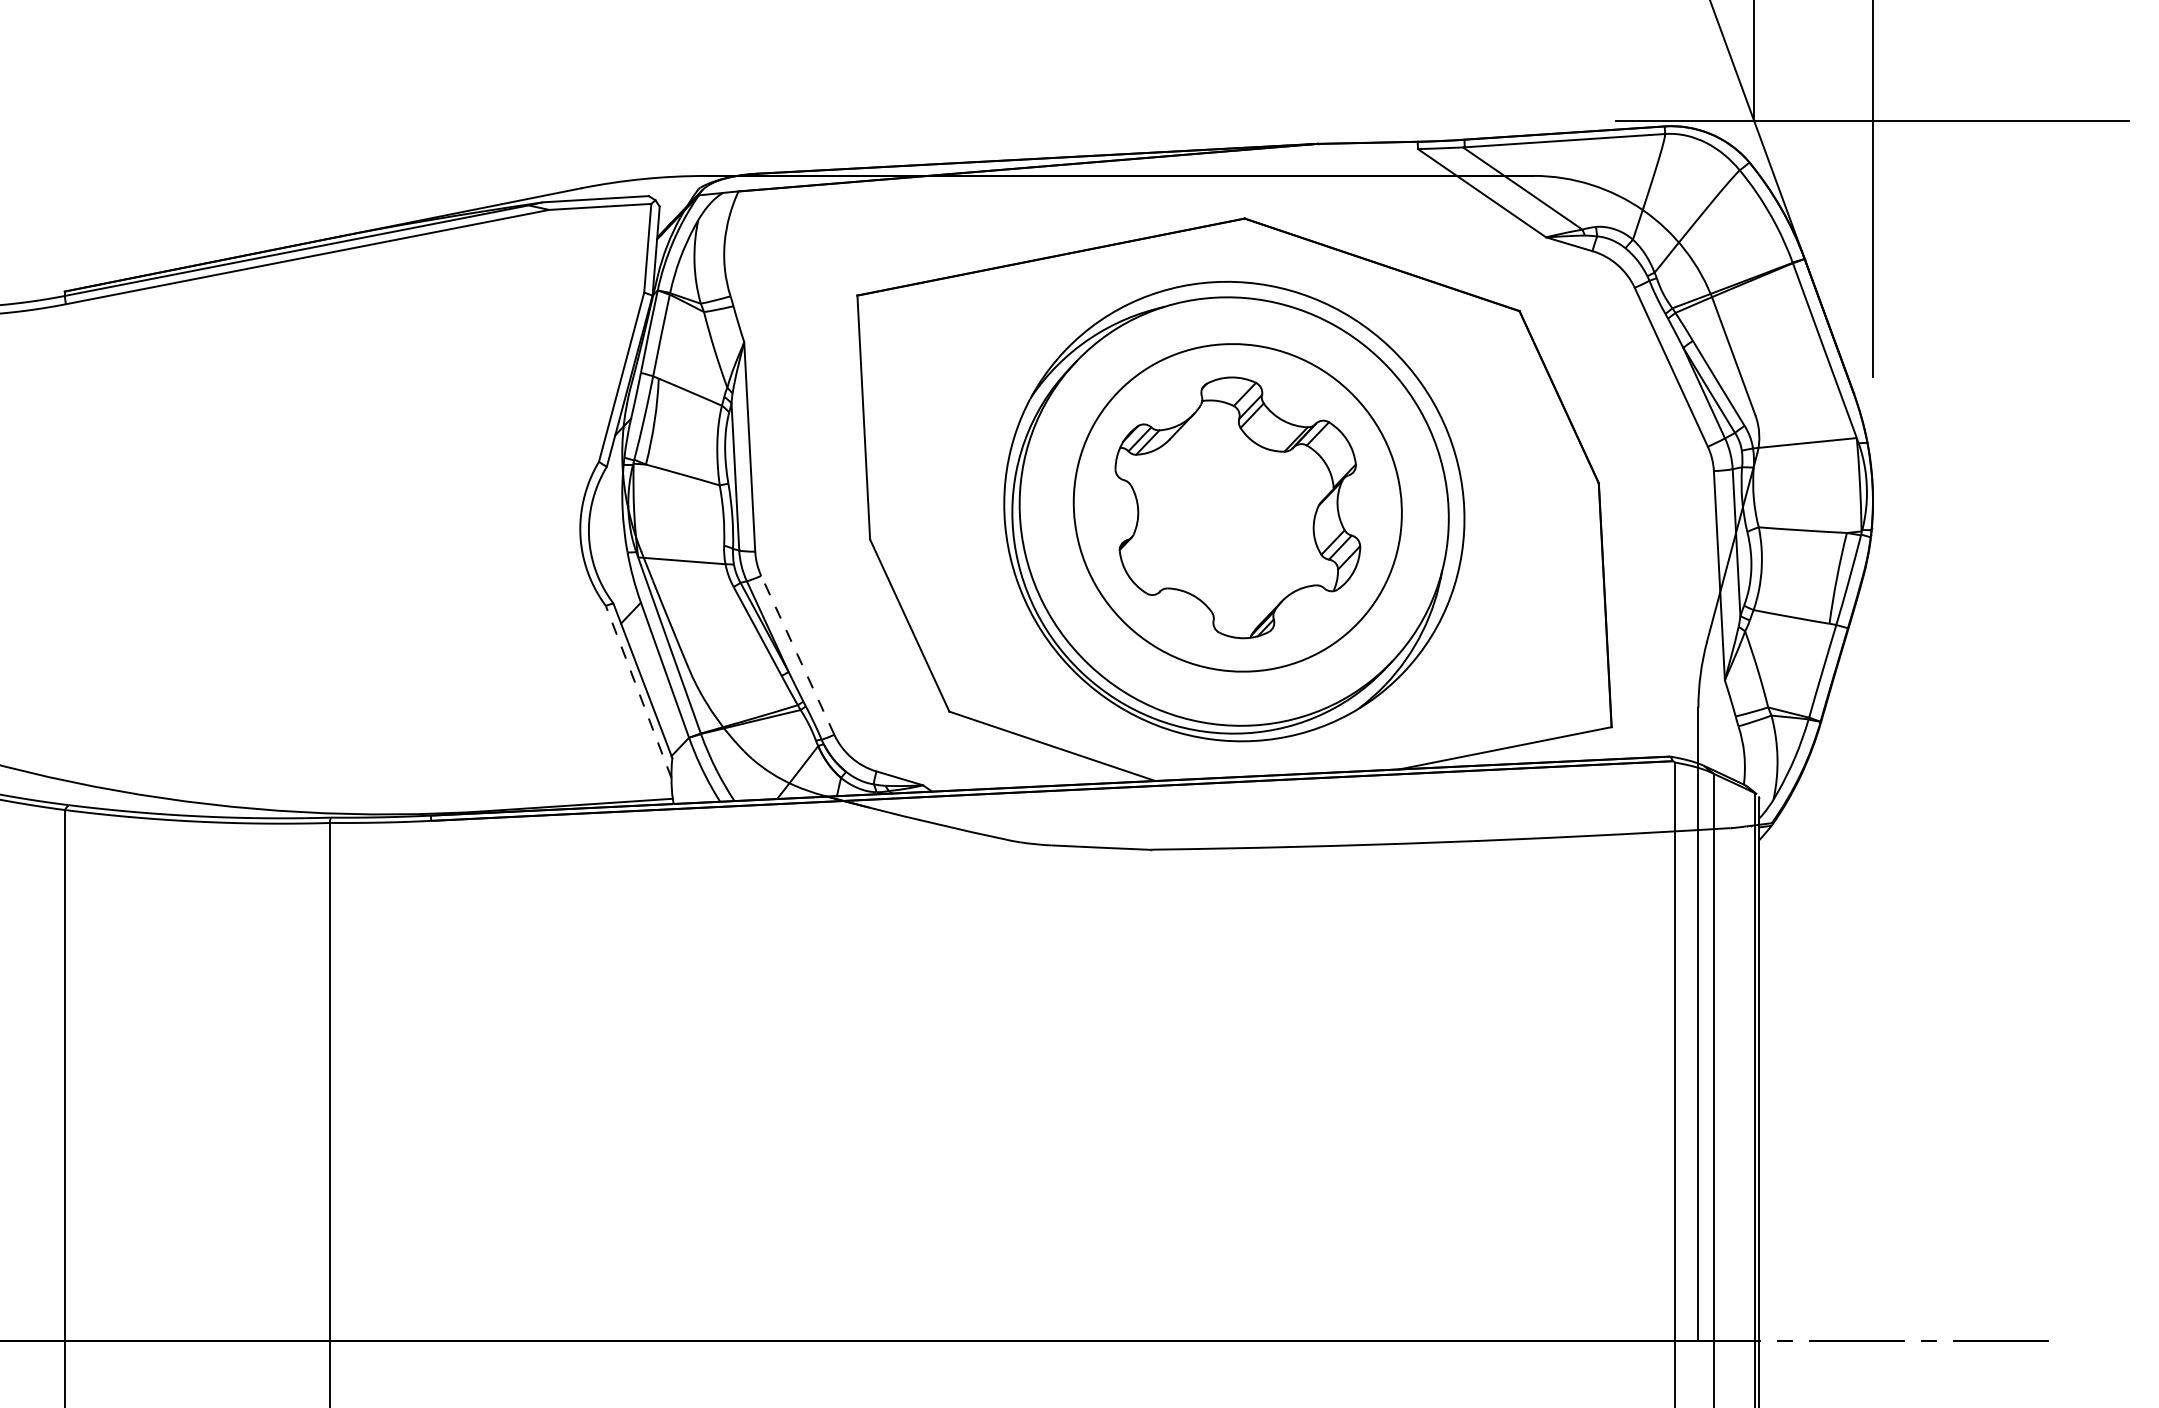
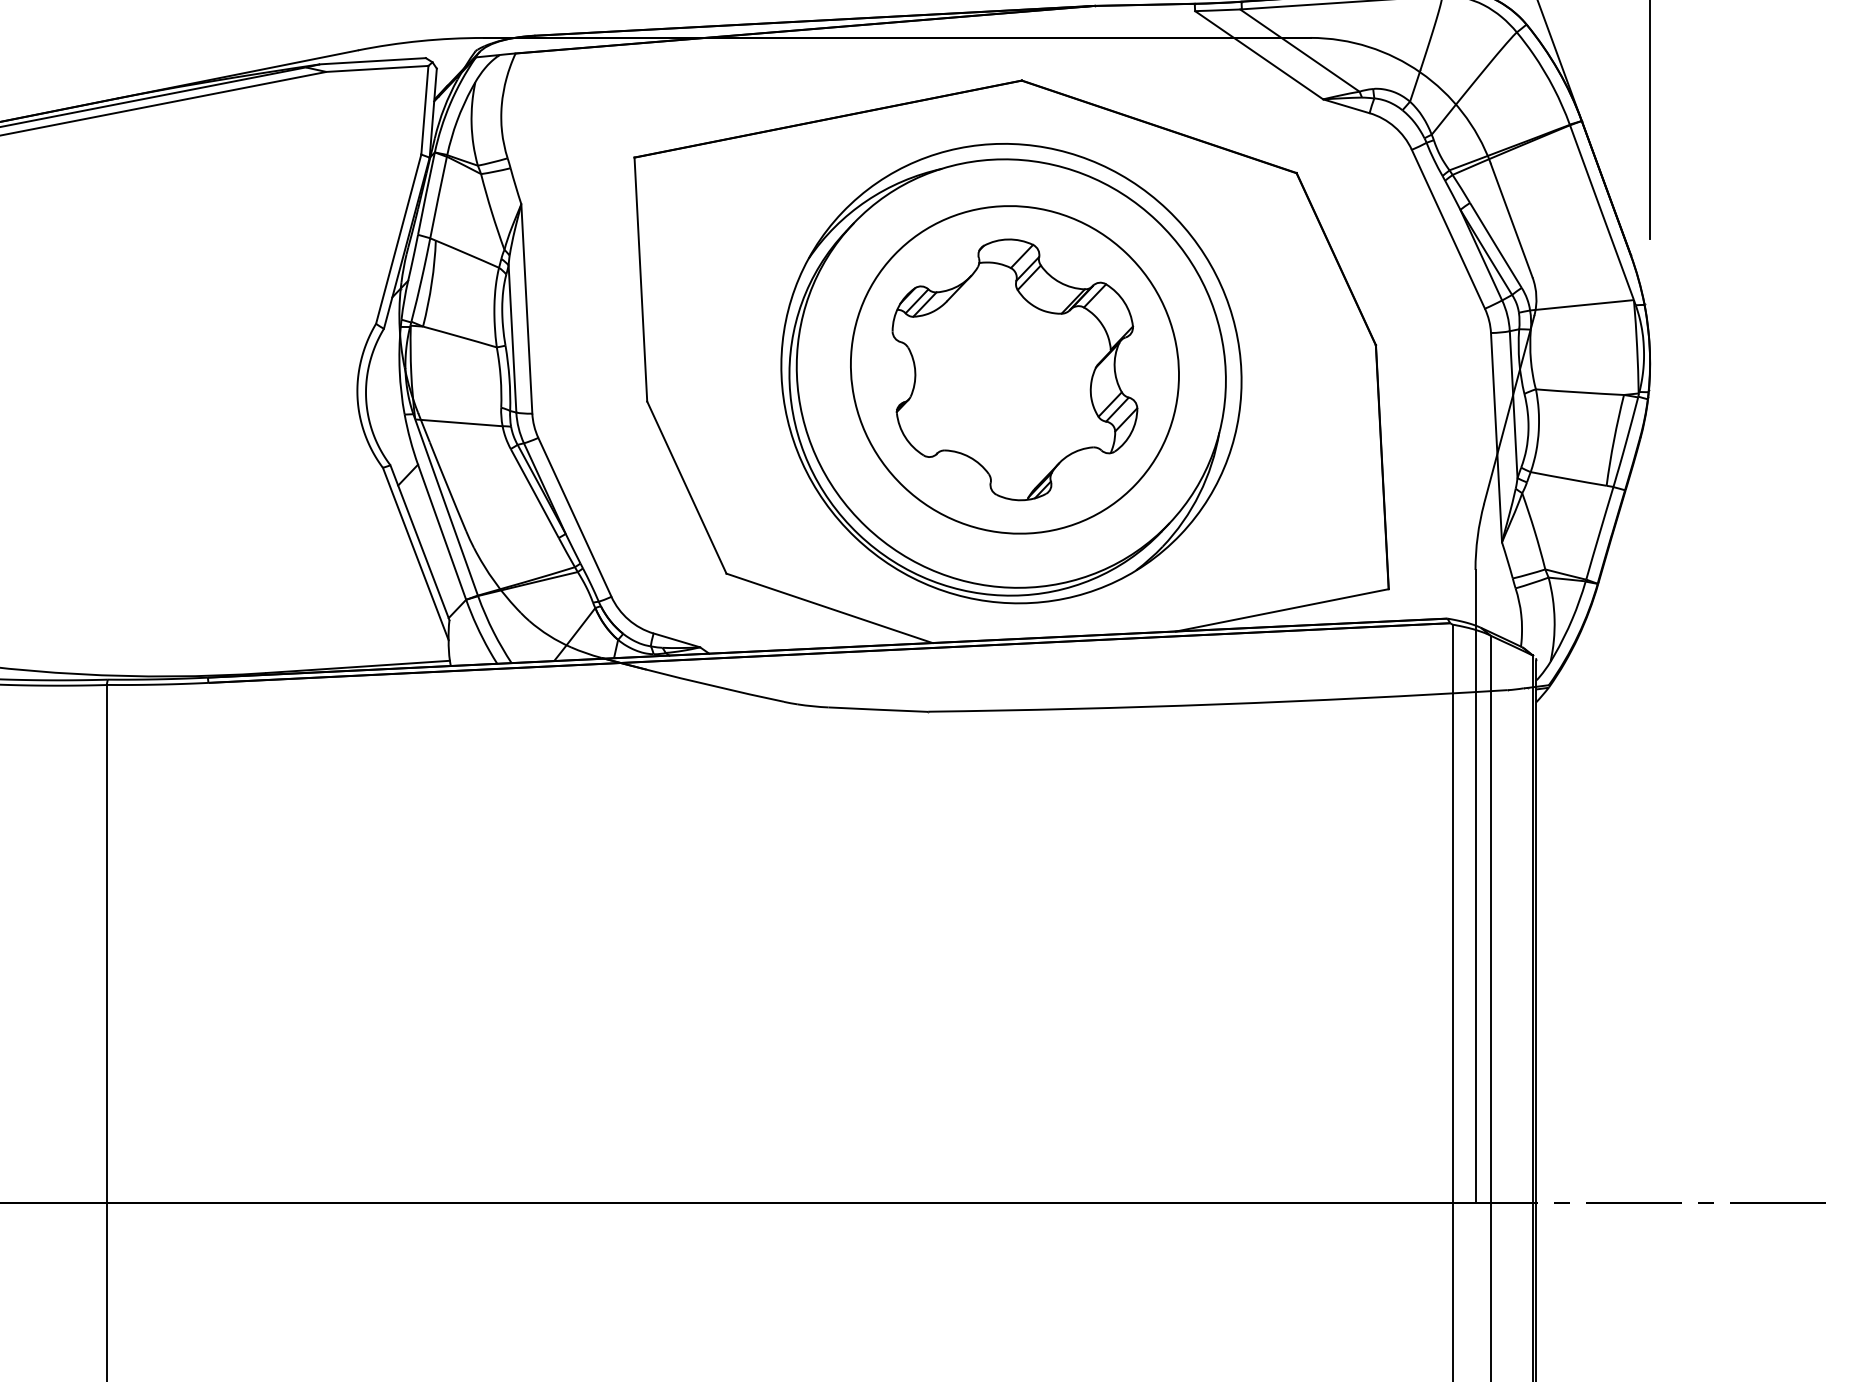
line: (797, 654) -> (574, 516), dashed -> solid
line: (638, 691) -> (415, 553), dashed -> solid

